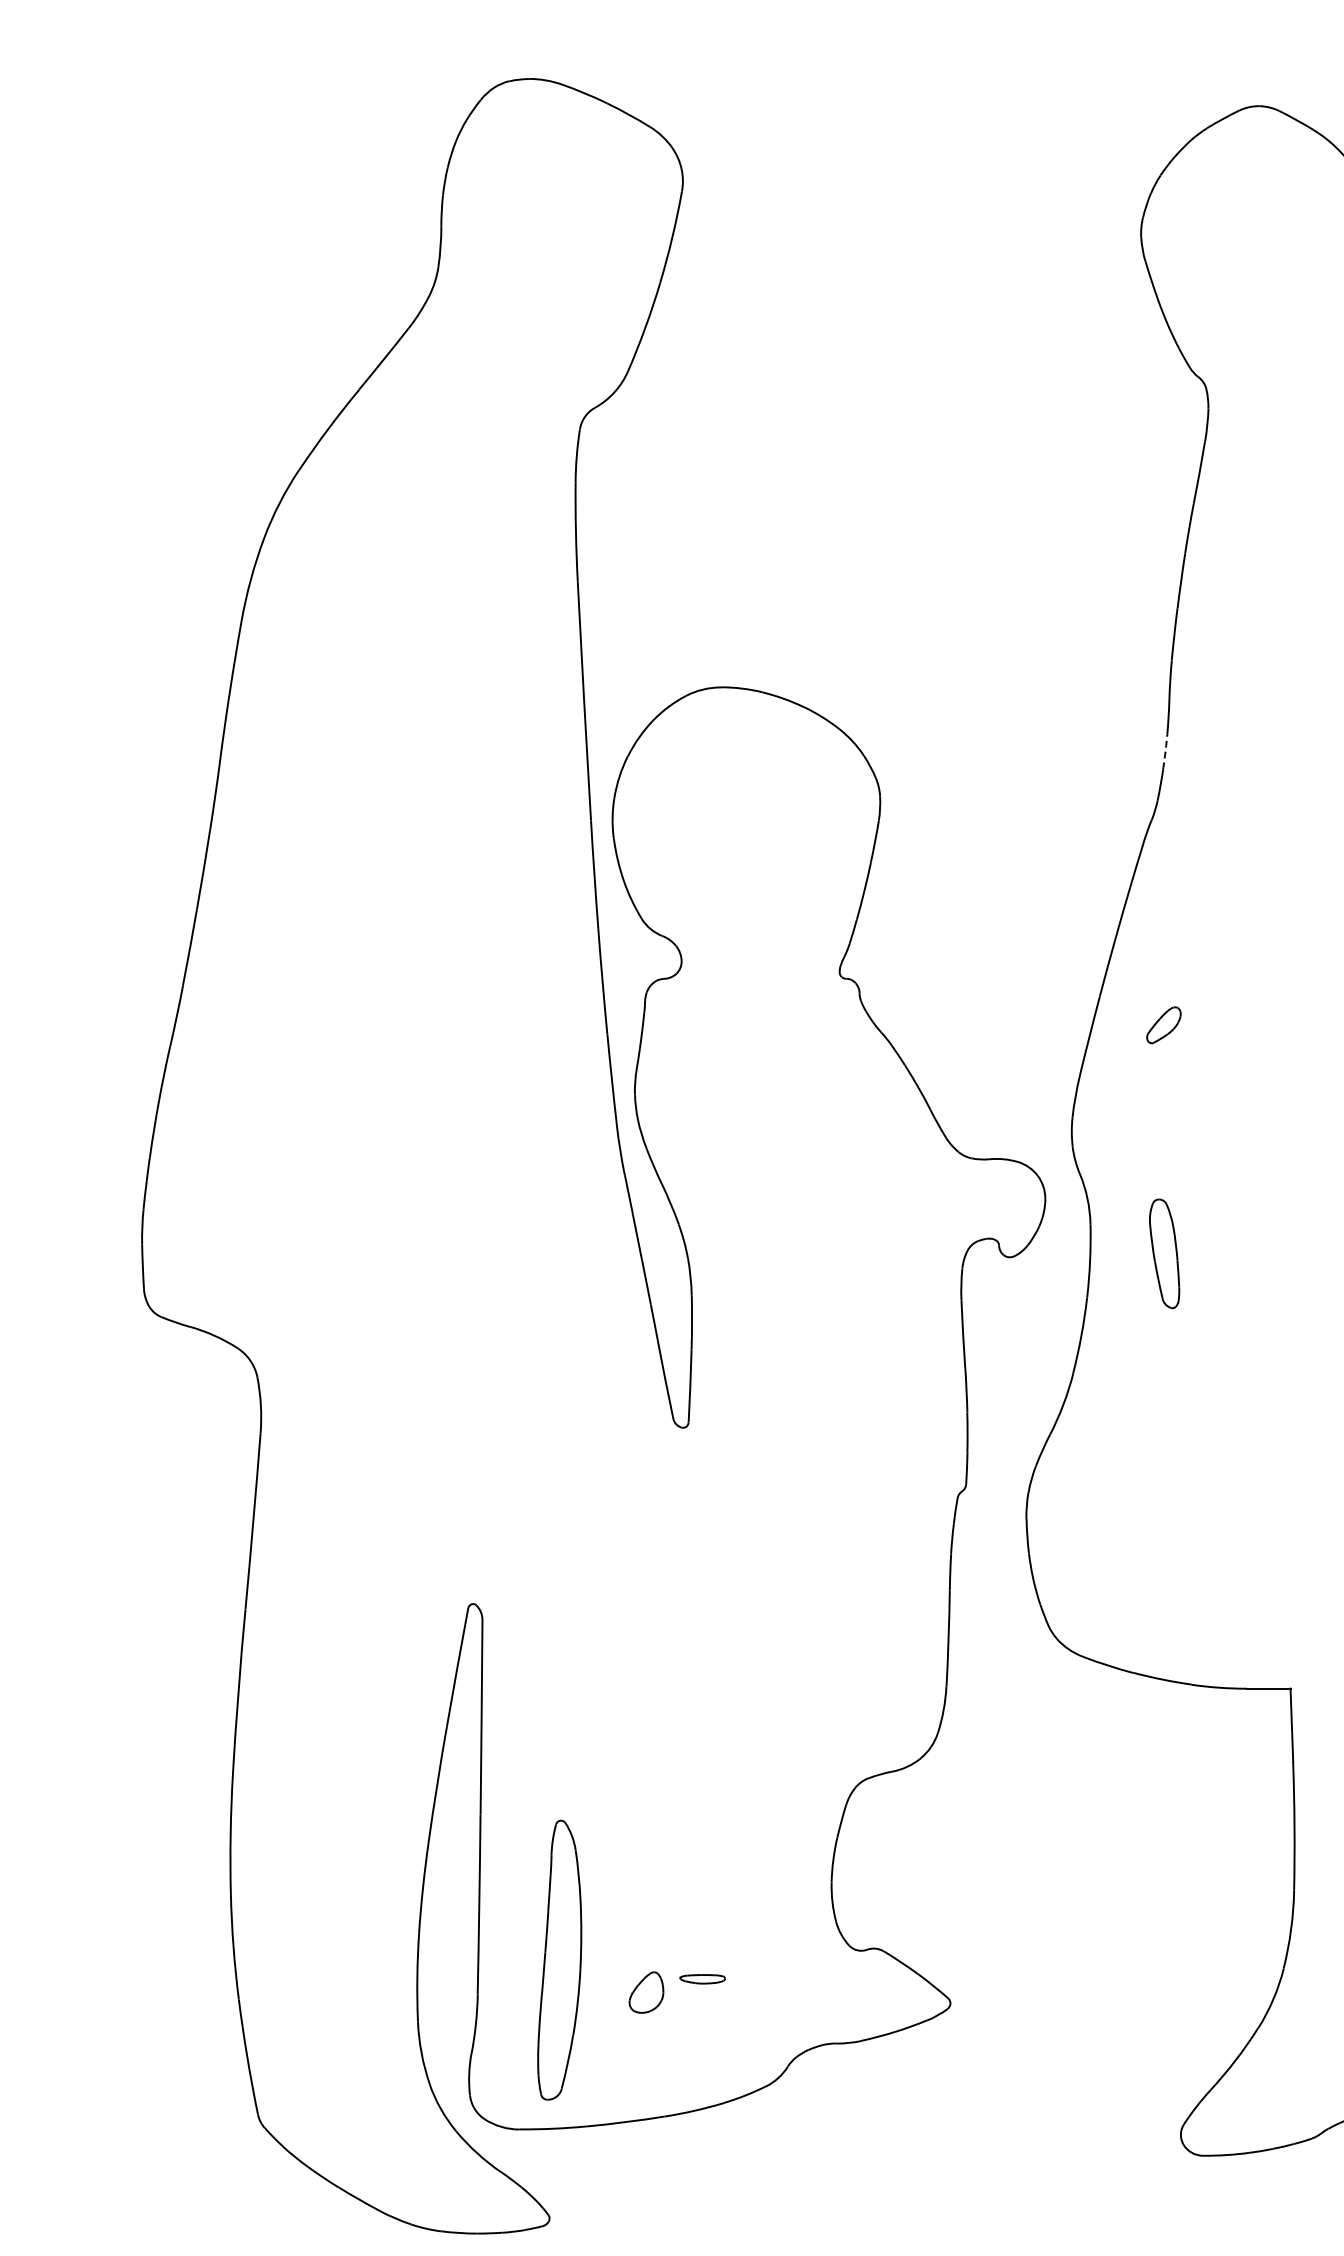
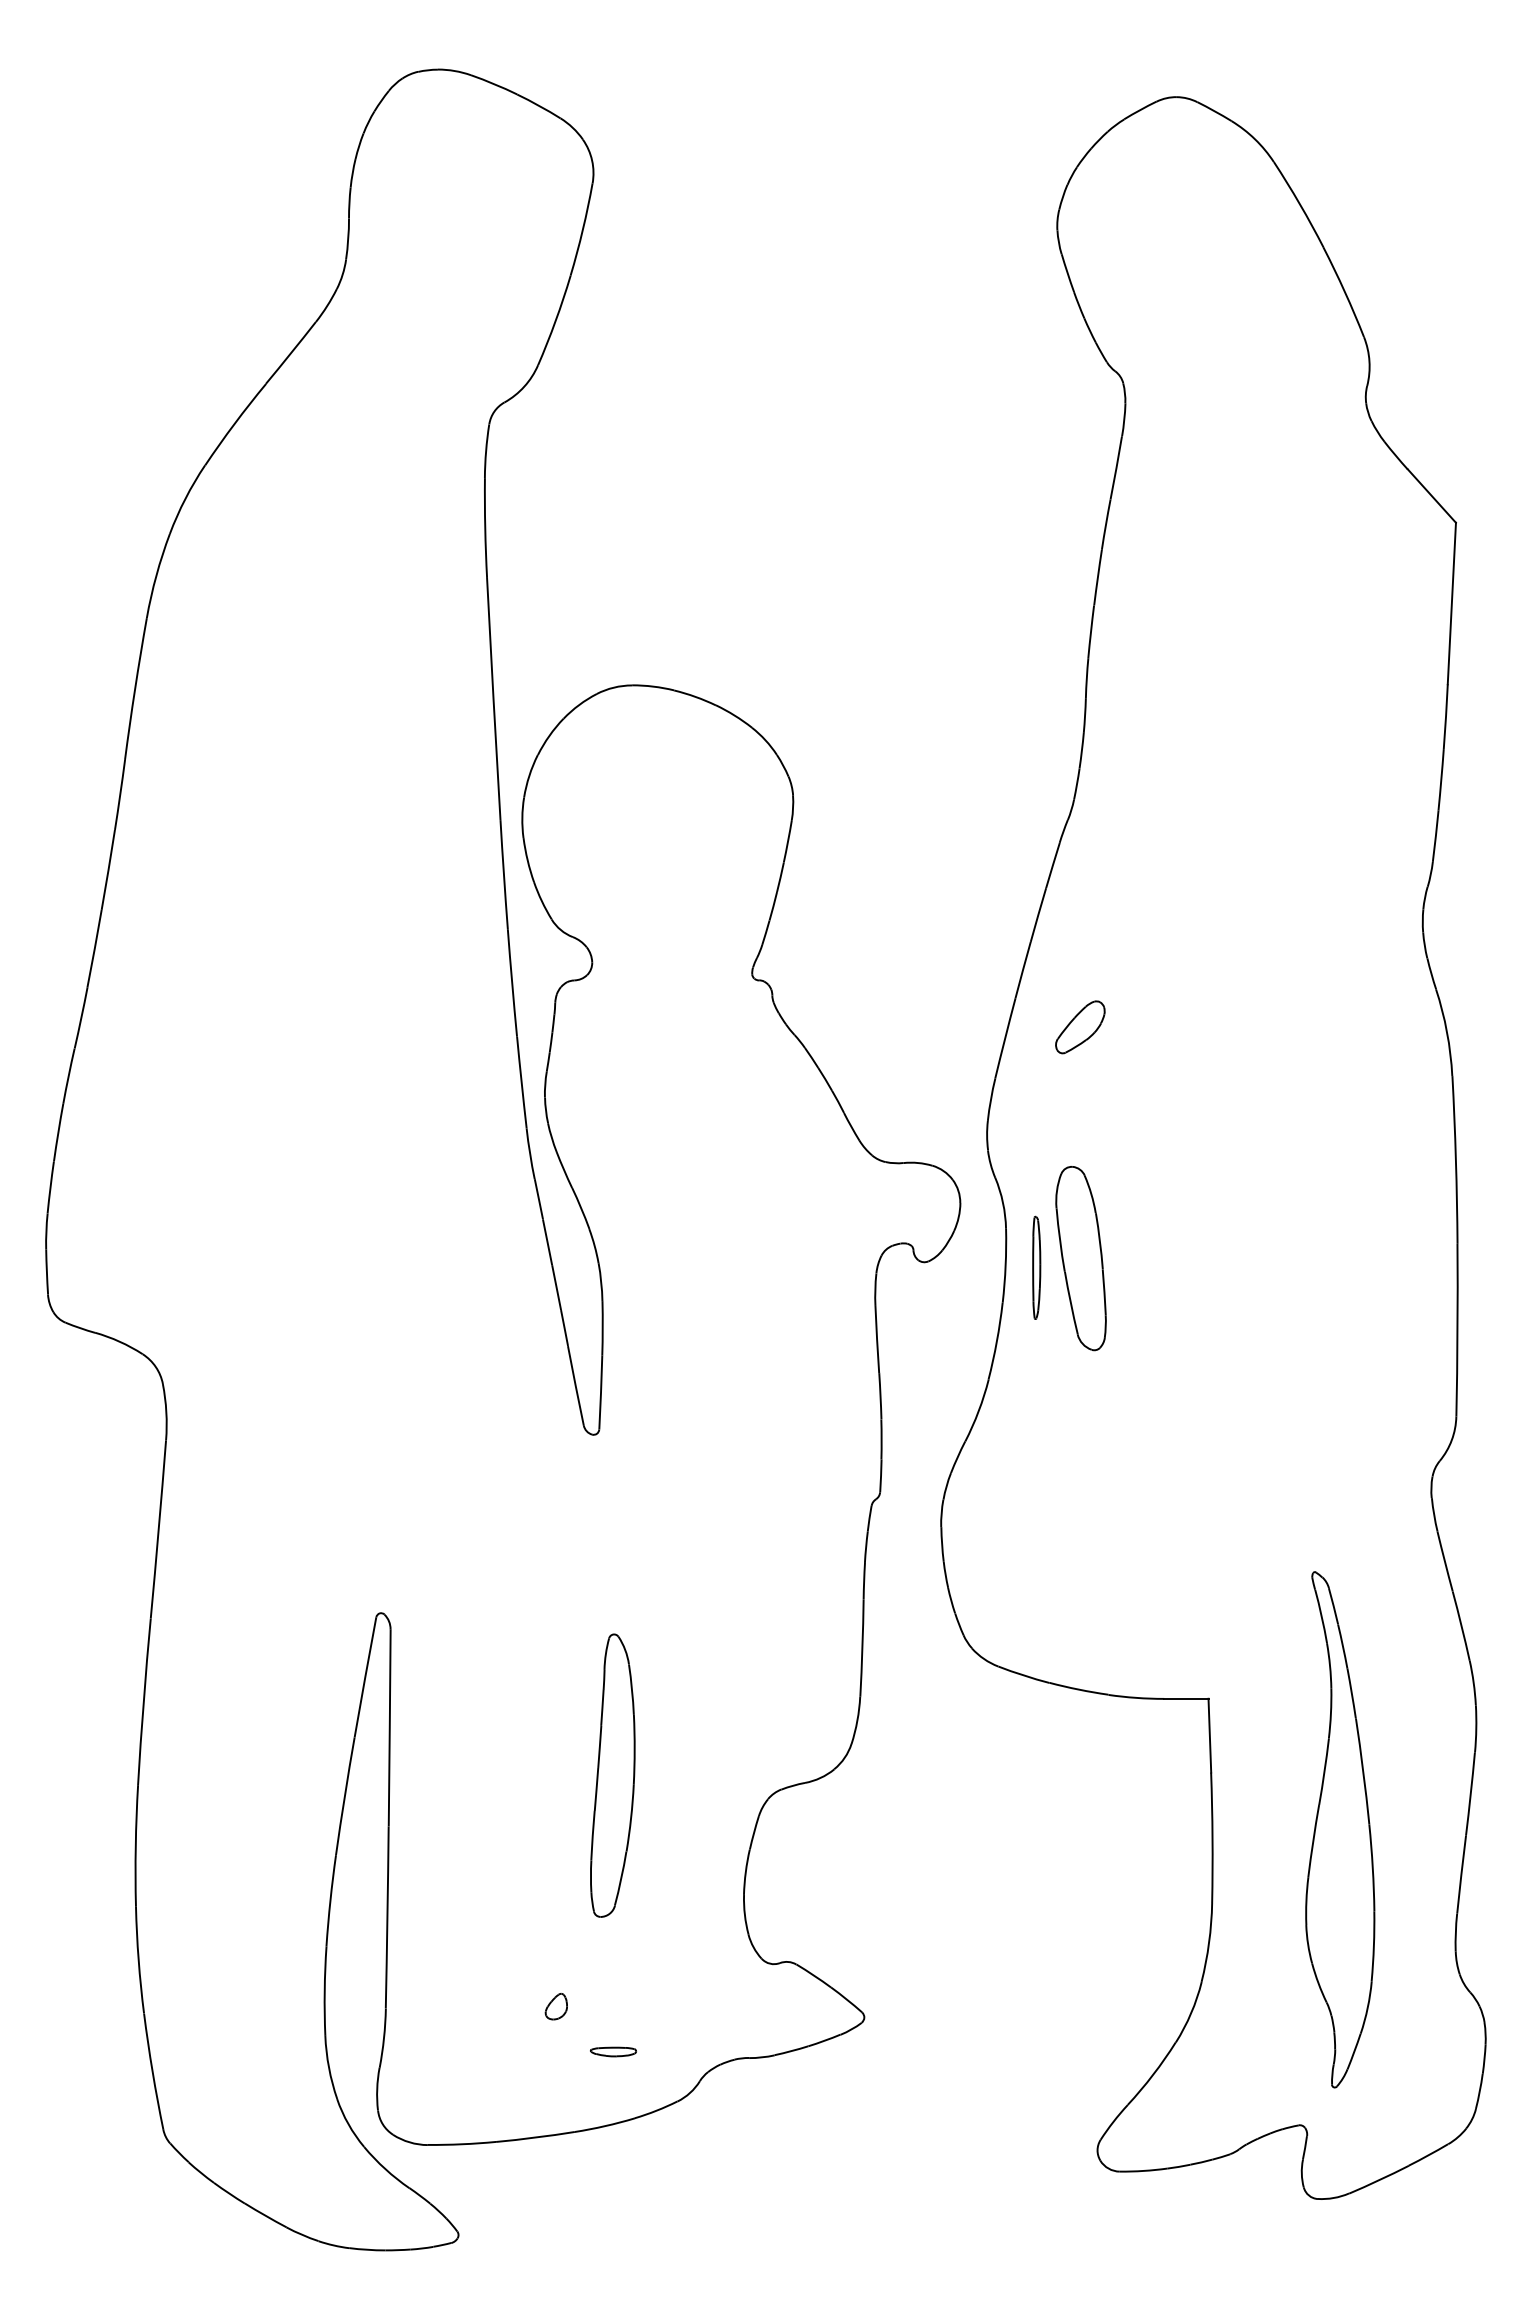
arc: (1165, 751) -> (1081, 750), dashed -> solid
part: (1164, 1025) -> (1080, 1027), size x1.43
part: (1164, 1253) -> (1080, 1258), size x1.67
part: (1120, 1262) -> (1036, 1267), added
part: (559, 1960) -> (612, 1775), moved
part: (702, 1978) -> (613, 2051), moved
part: (645, 1992) -> (555, 2006), size x0.62

